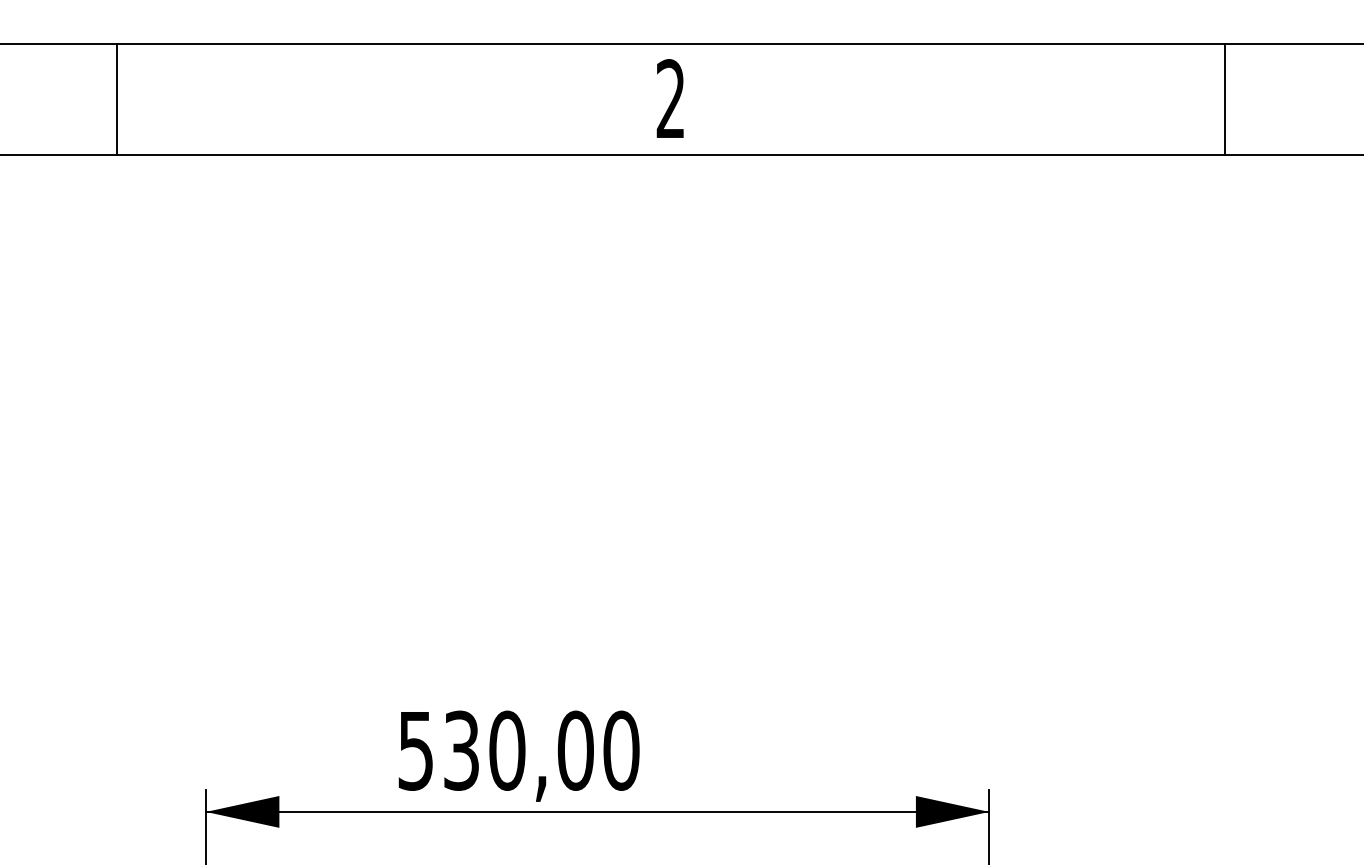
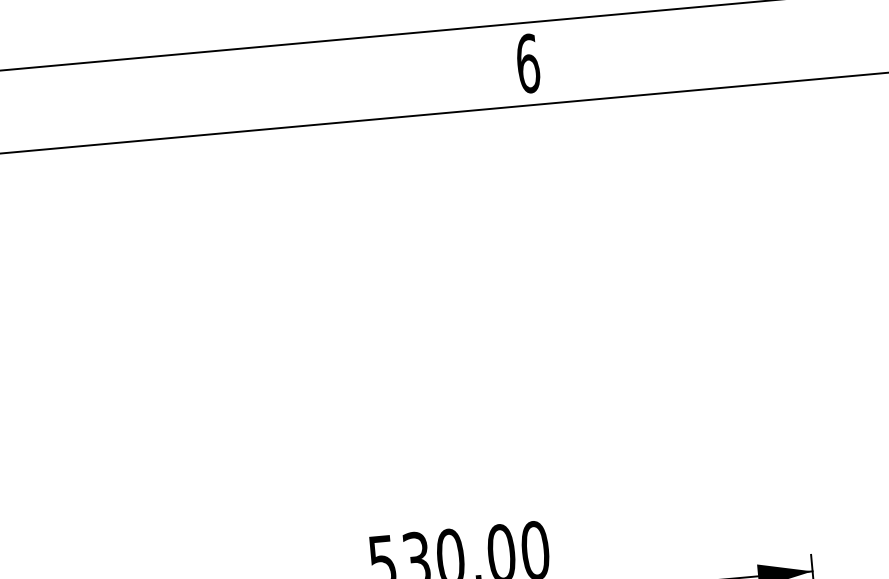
line: (116, 99) -> (116, 101), removed
text: (670, 99) -> (527, 63), 2 -> 6

